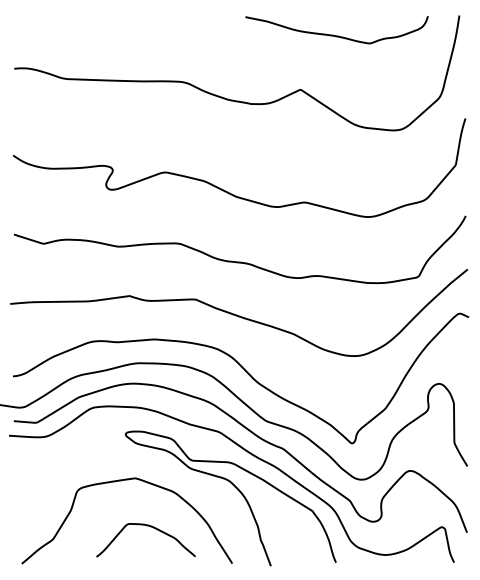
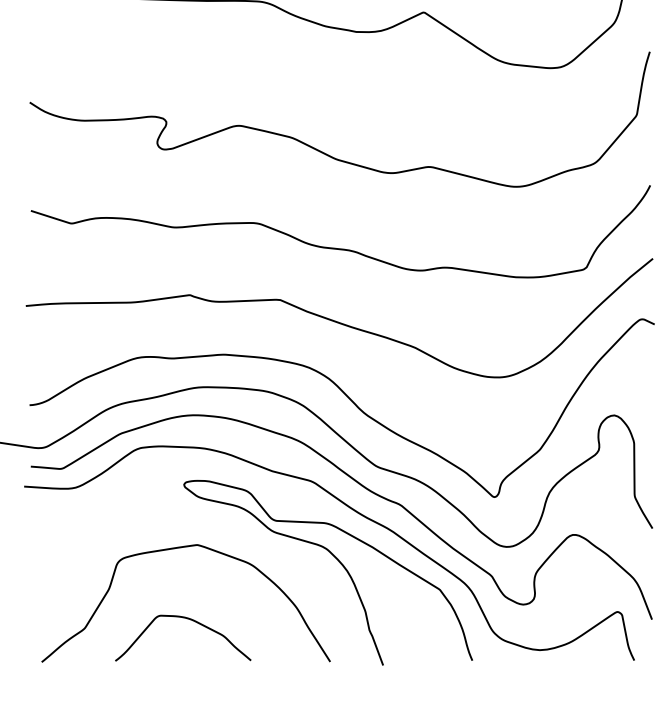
curve: (150, 527) -> (189, 620), moved

